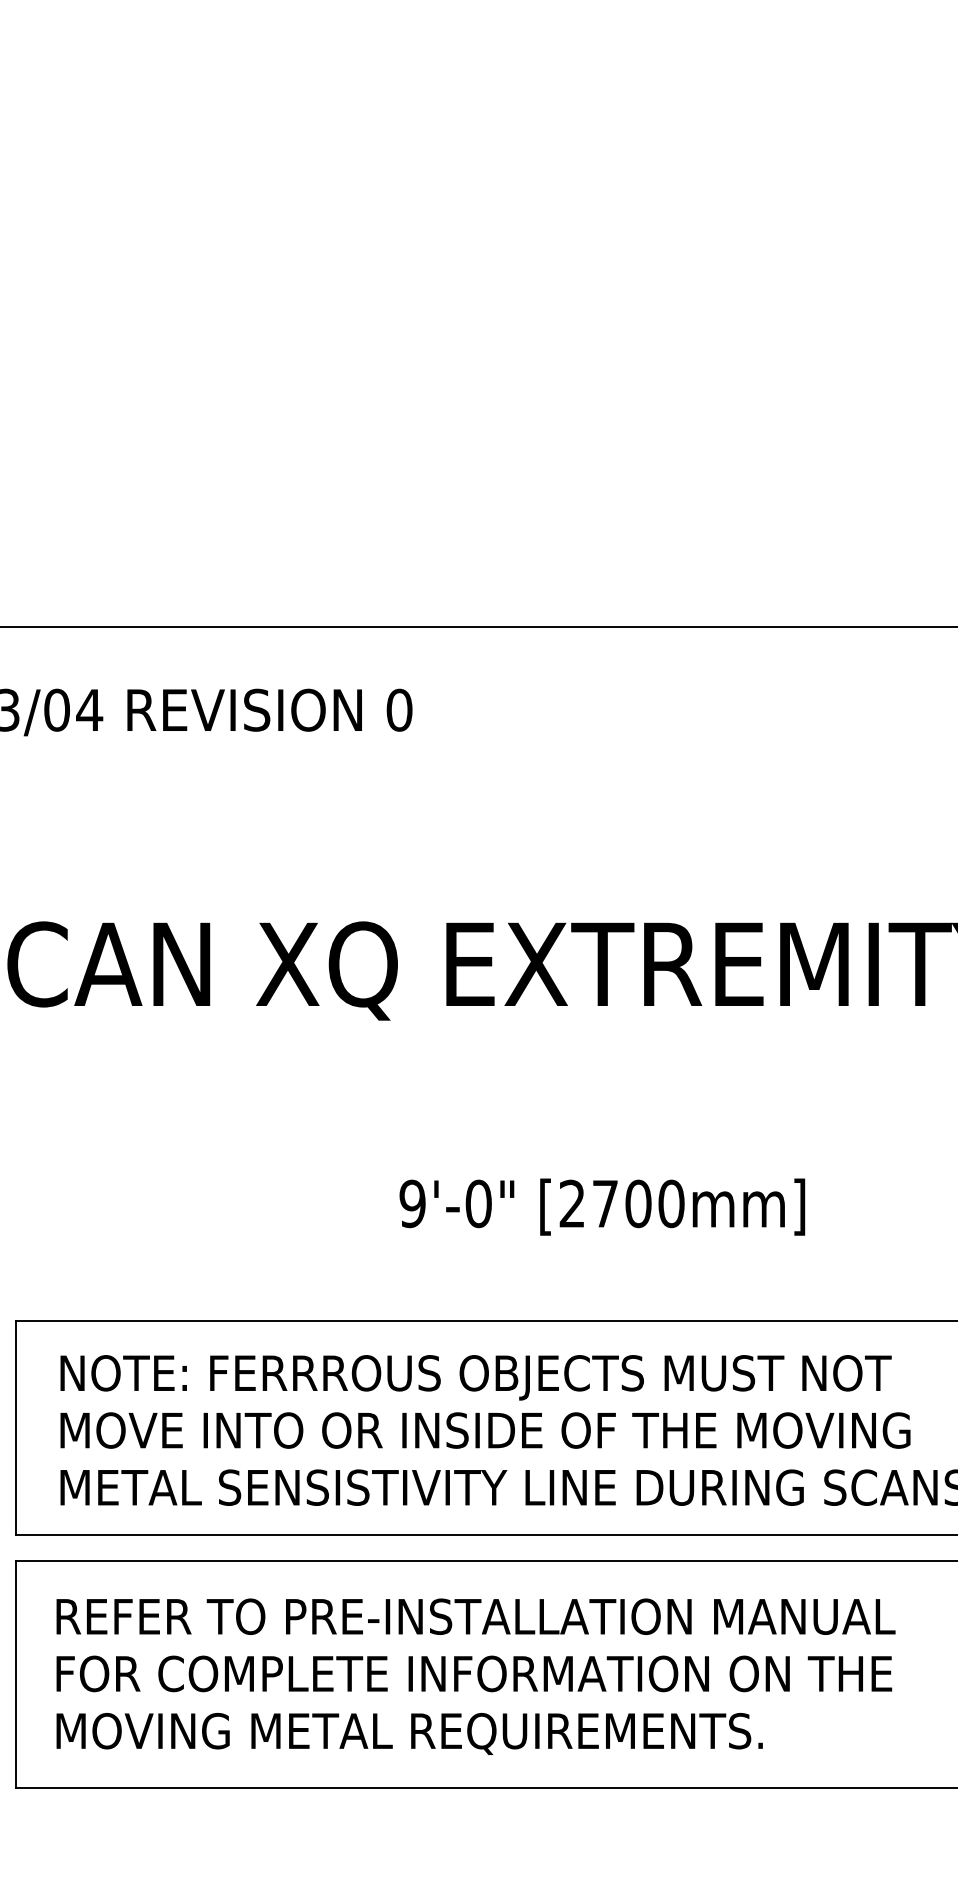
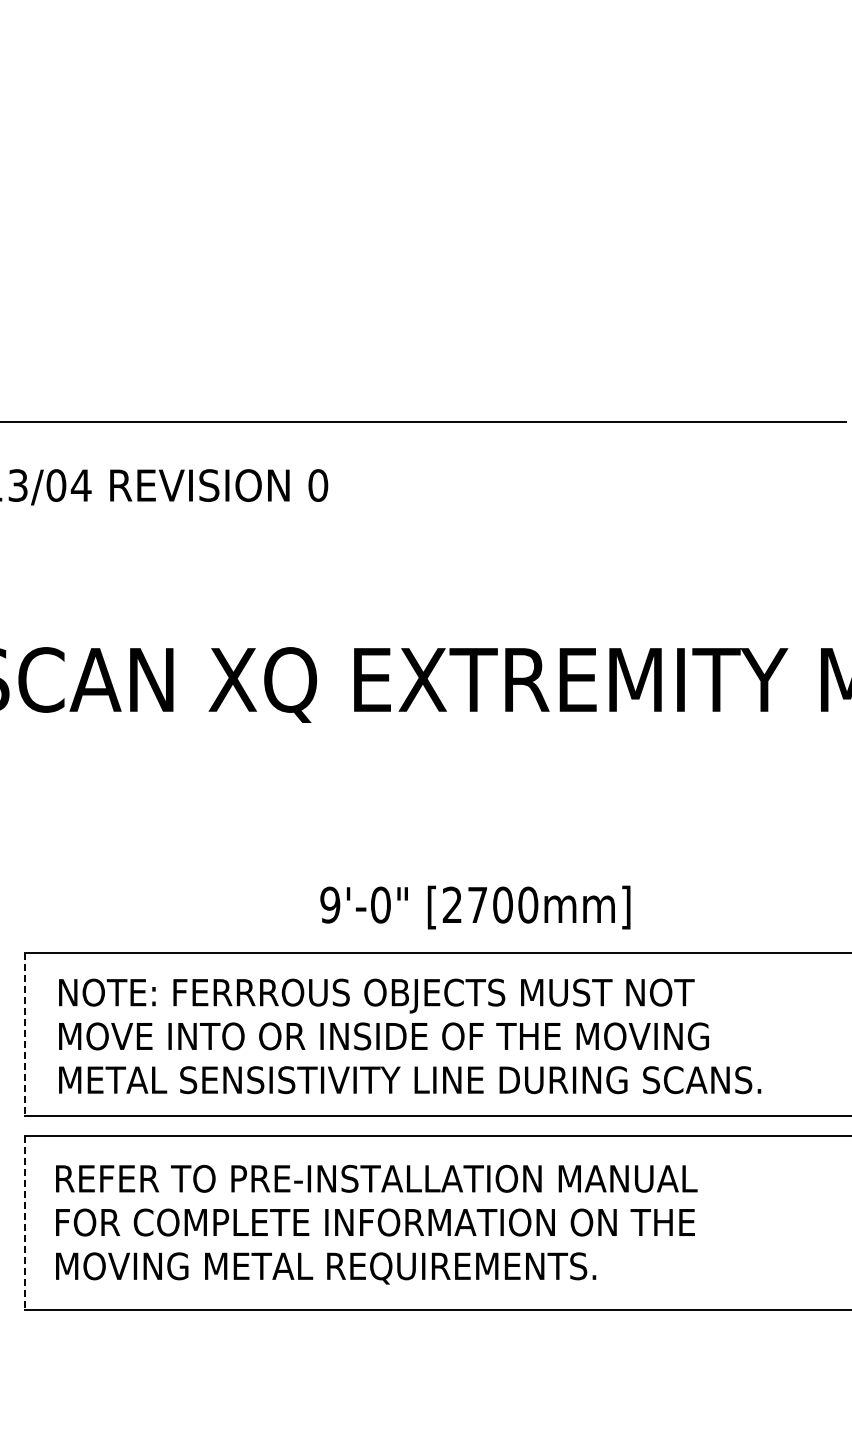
text: (602, 1207) -> (475, 907), moved
line: (16, 1428) -> (25, 1034), solid -> dashed
line: (16, 1673) -> (25, 1222), solid -> dashed

